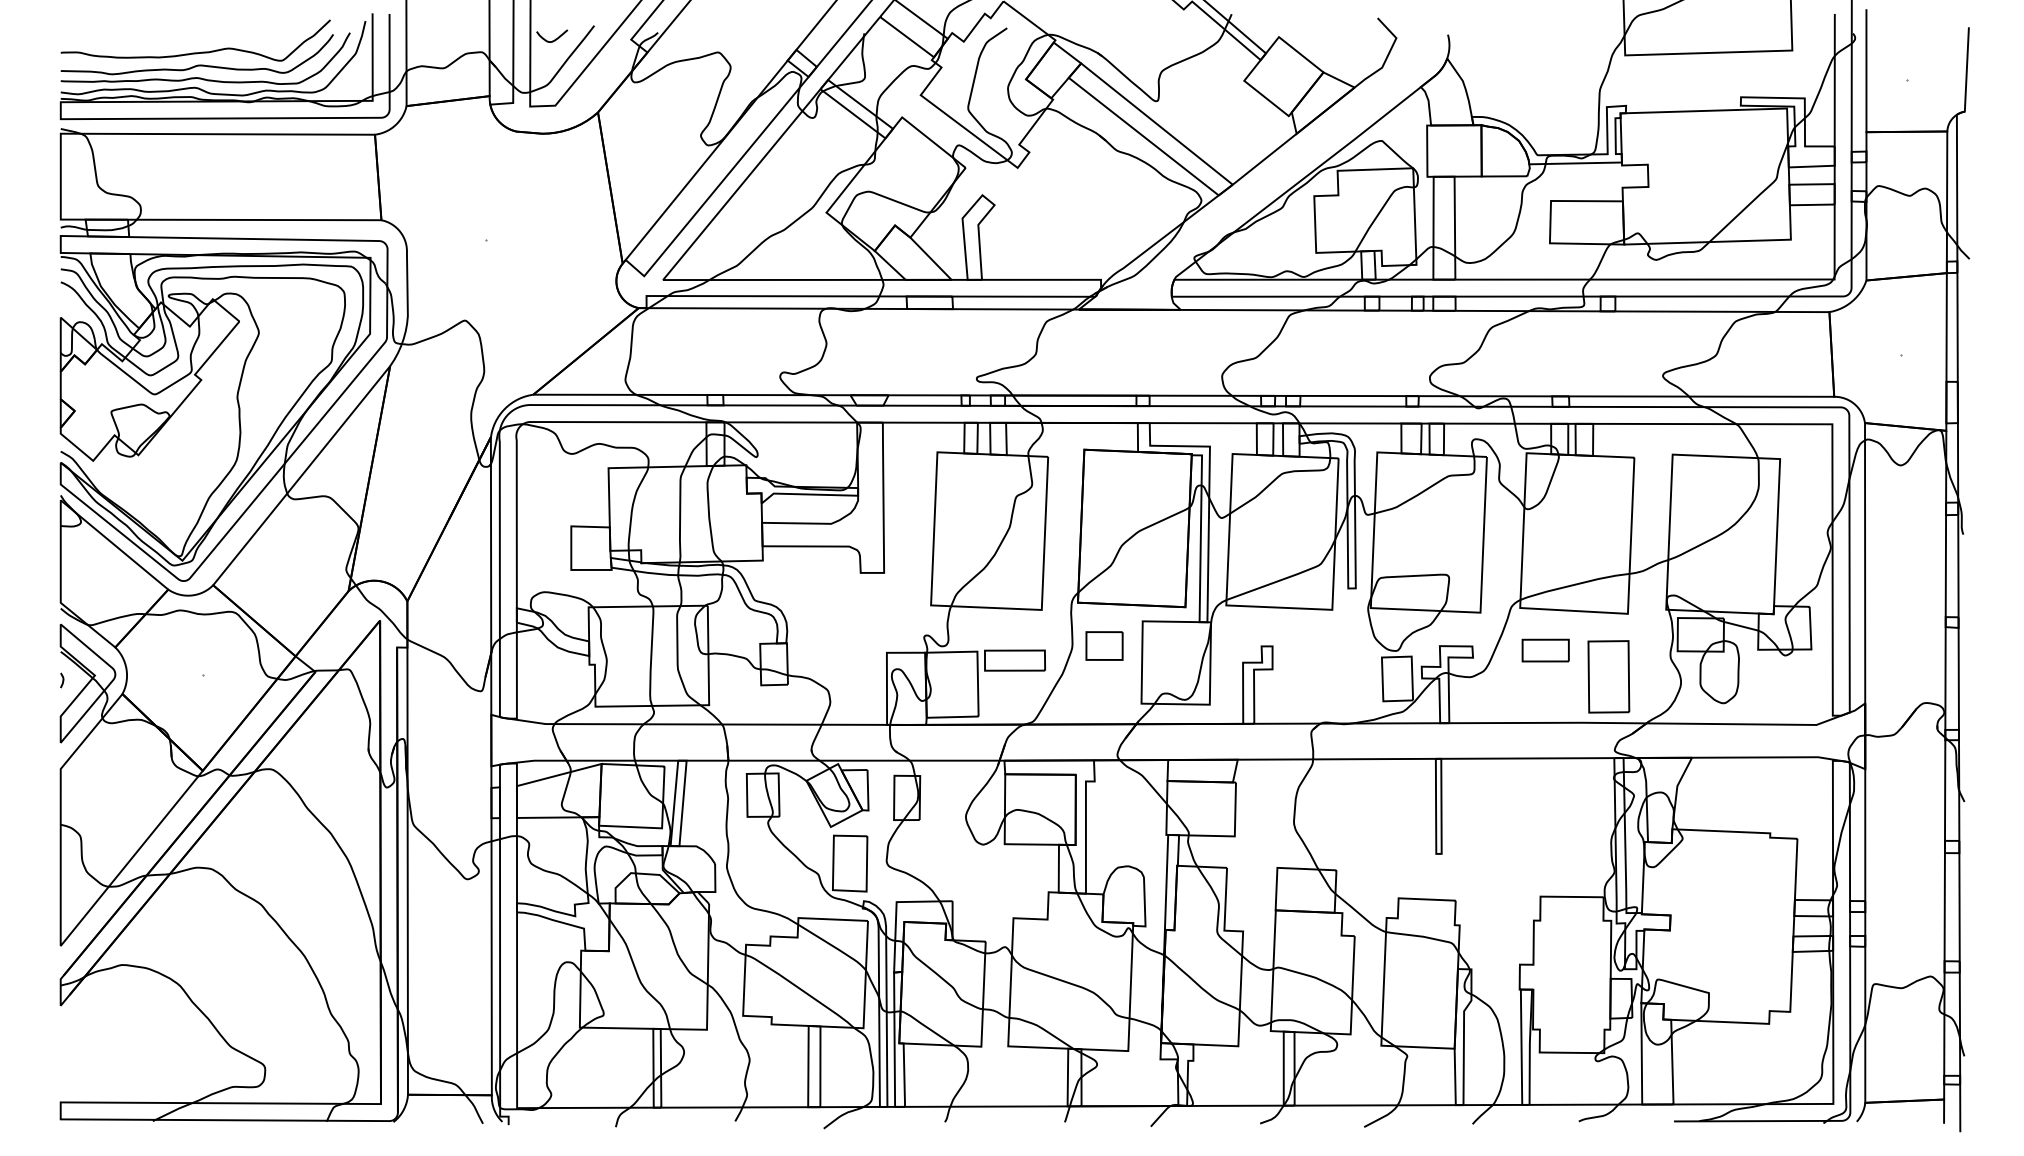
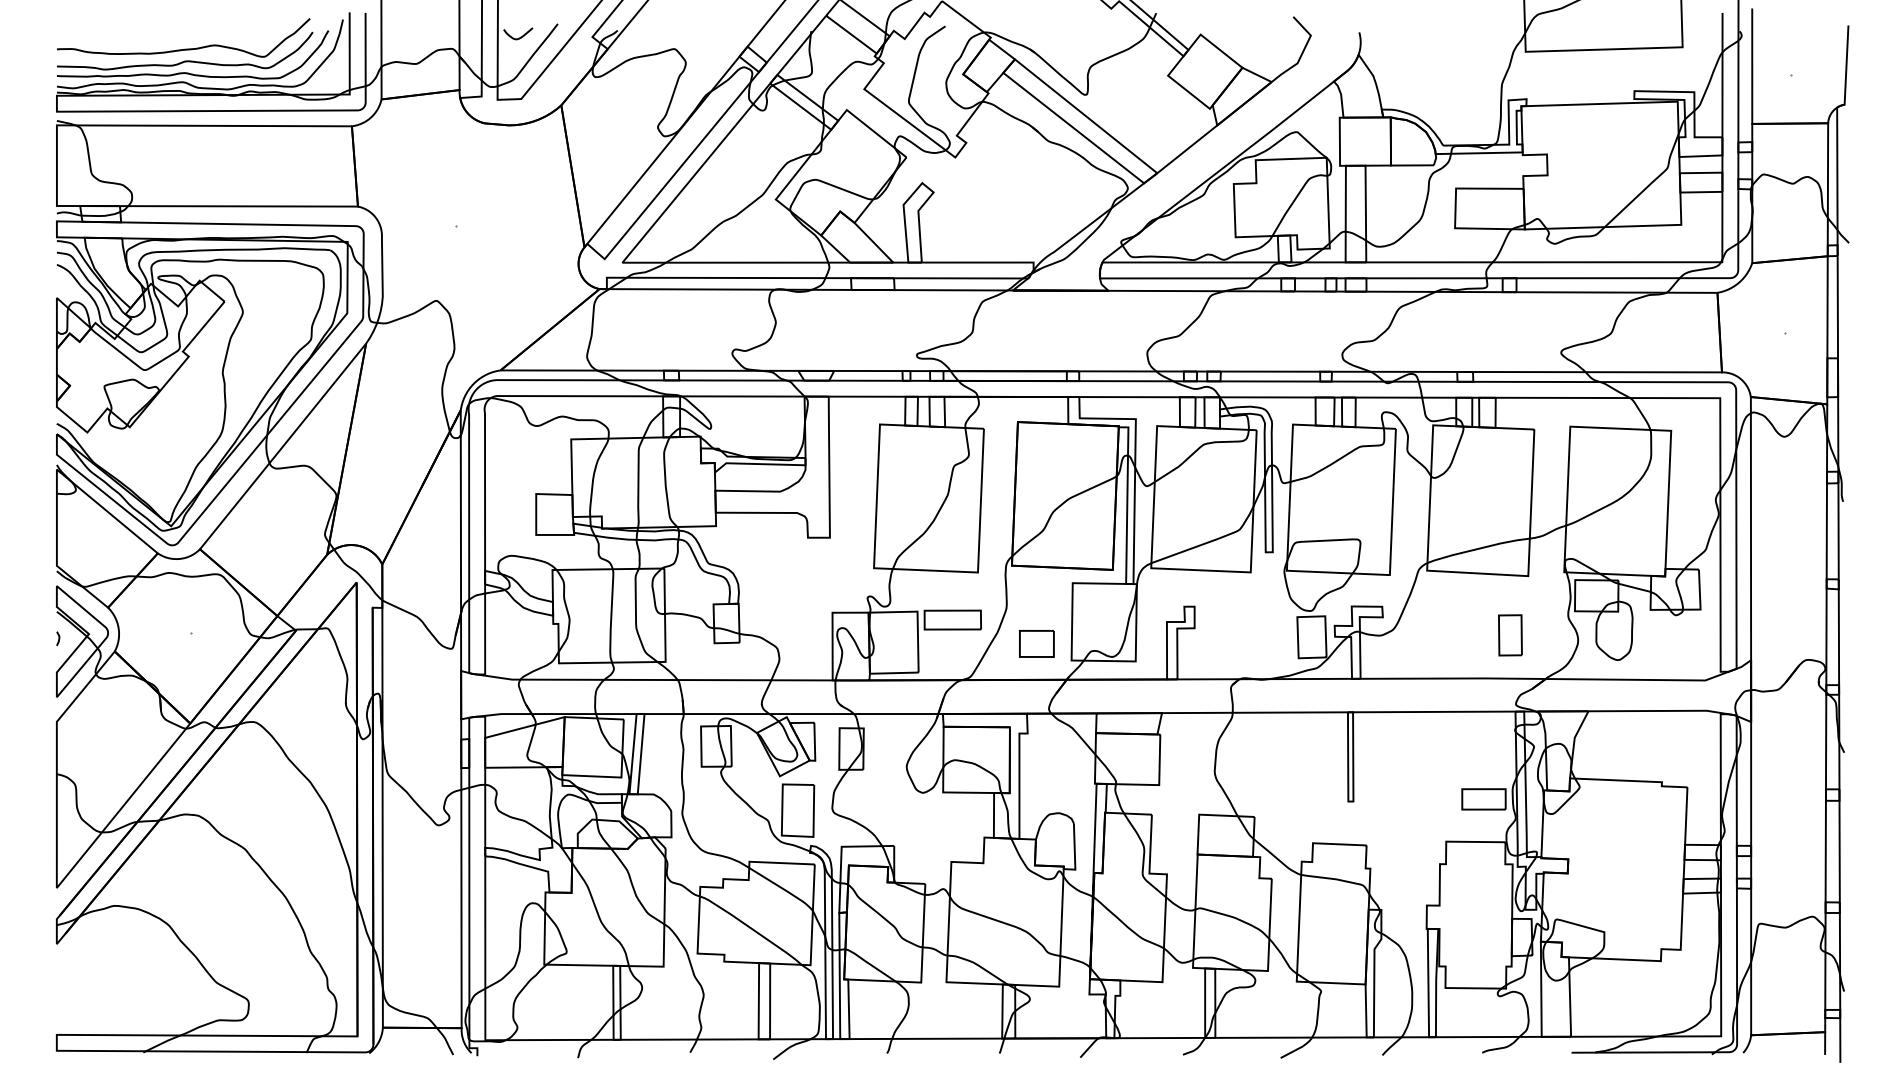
part: (1104, 645) -> (1036, 643), moved
part: (1545, 650) -> (1483, 799), moved
part: (1608, 676) -> (1510, 634), size x0.6

